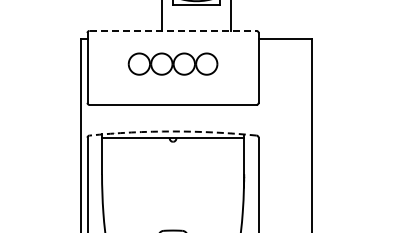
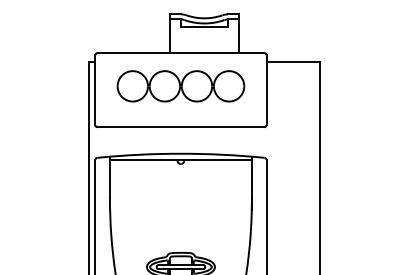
line: (173, 31) -> (181, 53), dashed -> solid
part: (172, 64) -> (180, 86), size x1.43
arc: (172, 131) -> (180, 153), dashed -> solid

